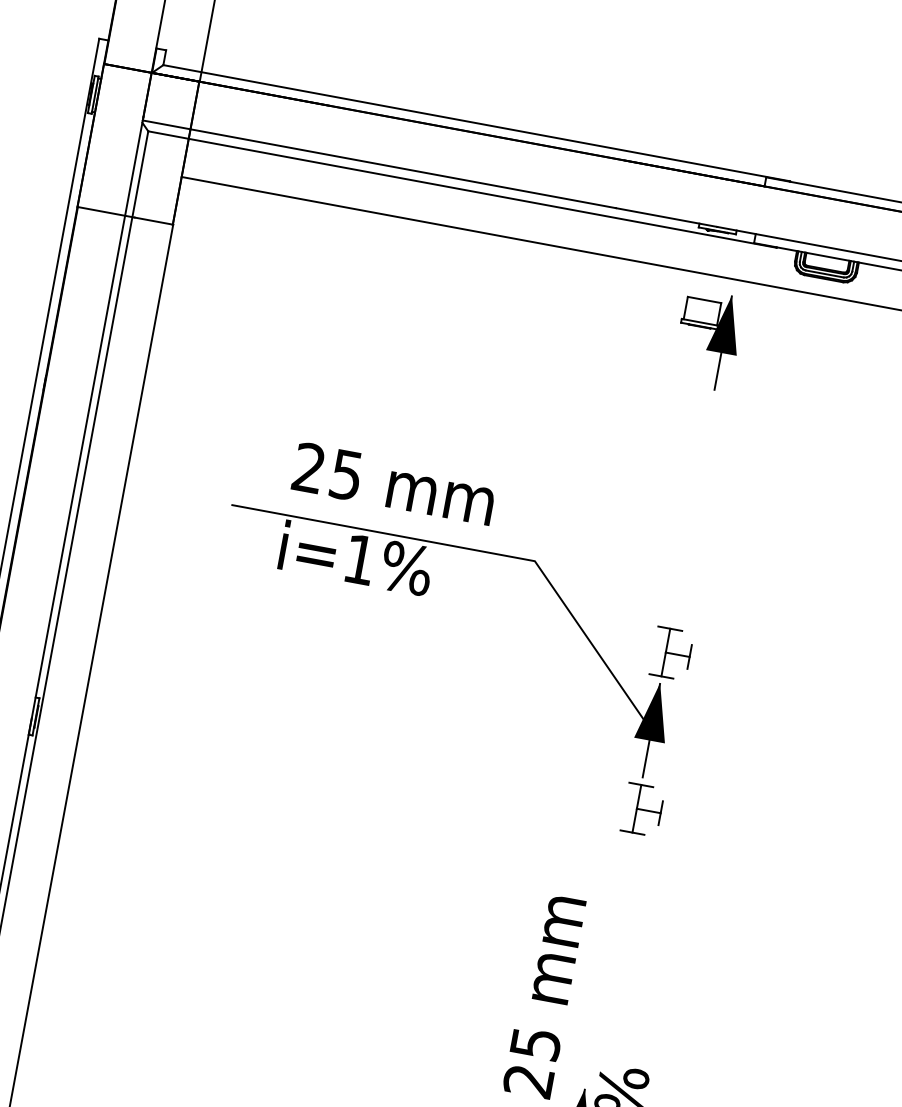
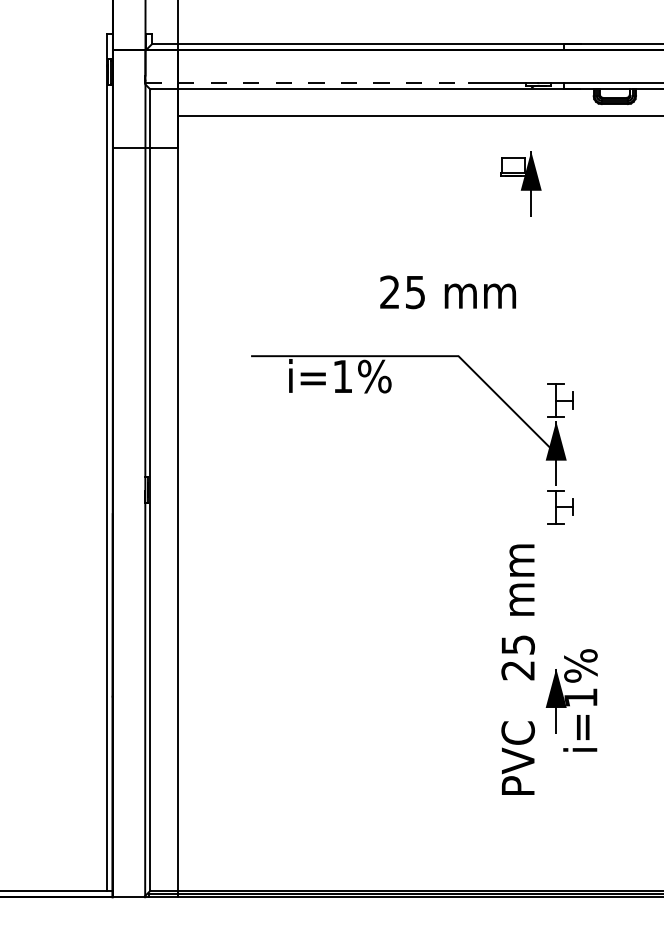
line: (380, 163) -> (307, 82), solid -> dashed
part: (707, 339) -> (520, 183), moved
text: (393, 483) -> (447, 292), moved
part: (422, 595) -> (388, 392), moved

